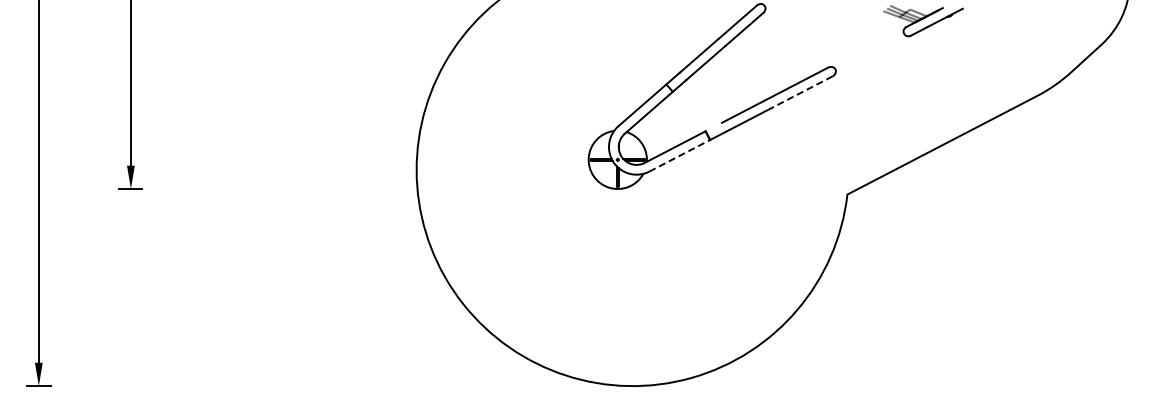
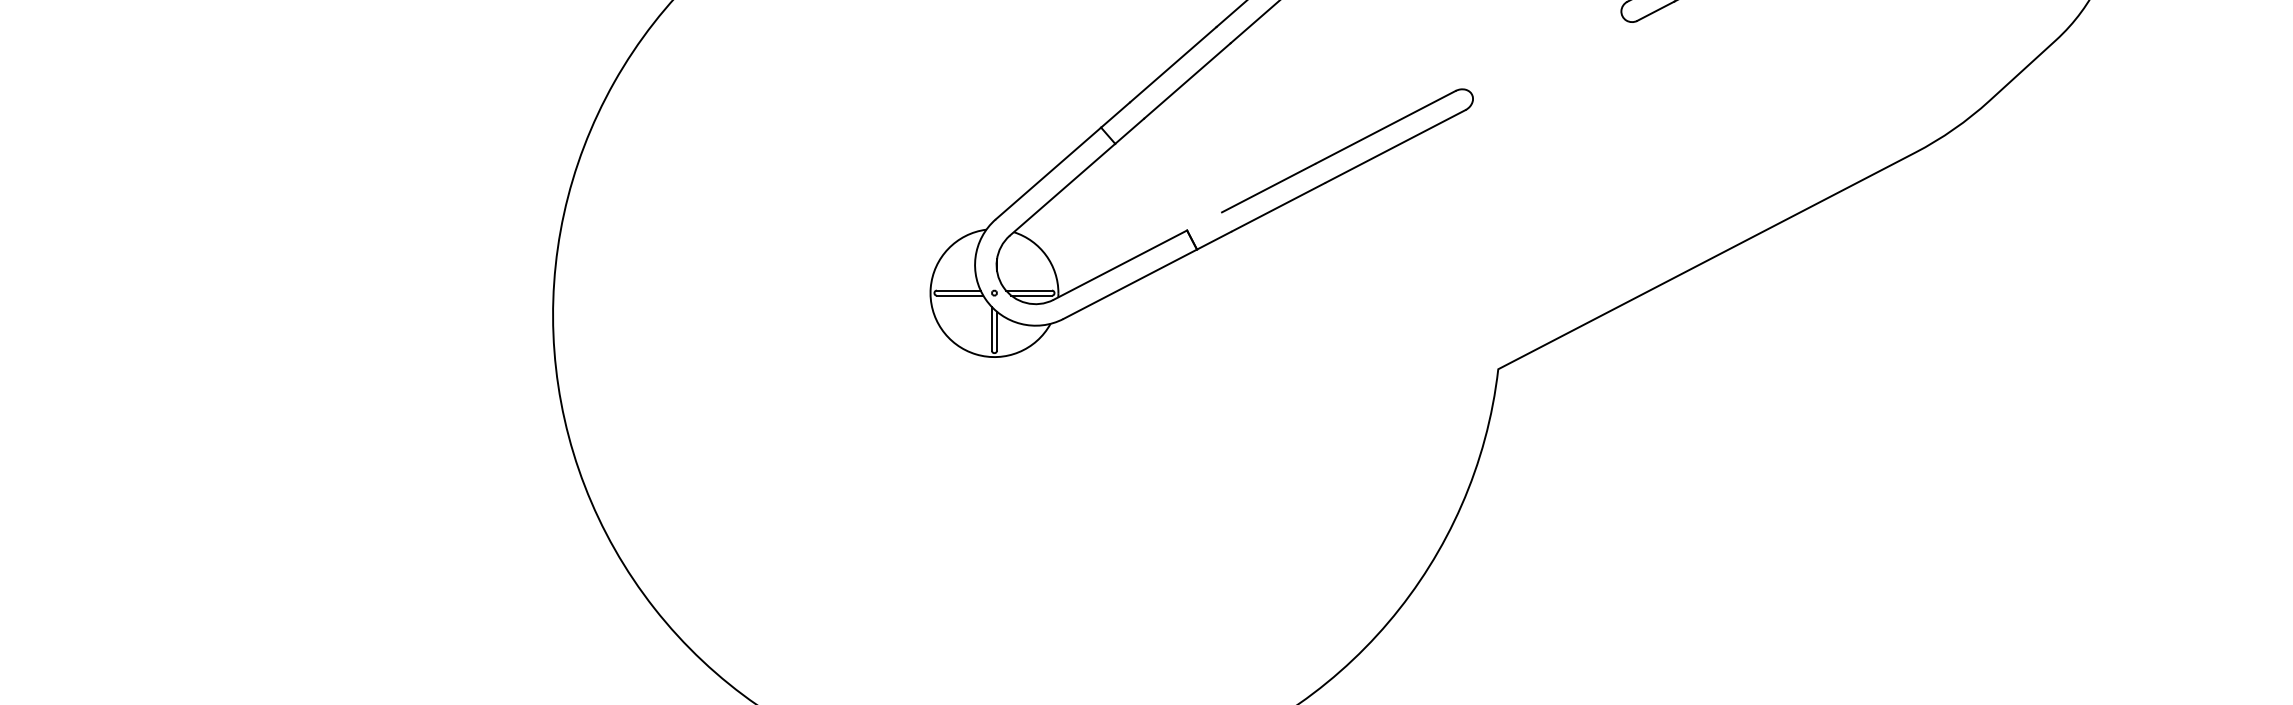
line: (800, 92) -> (1395, 145), dashed -> solid
line: (680, 155) -> (1132, 283), dashed -> solid

